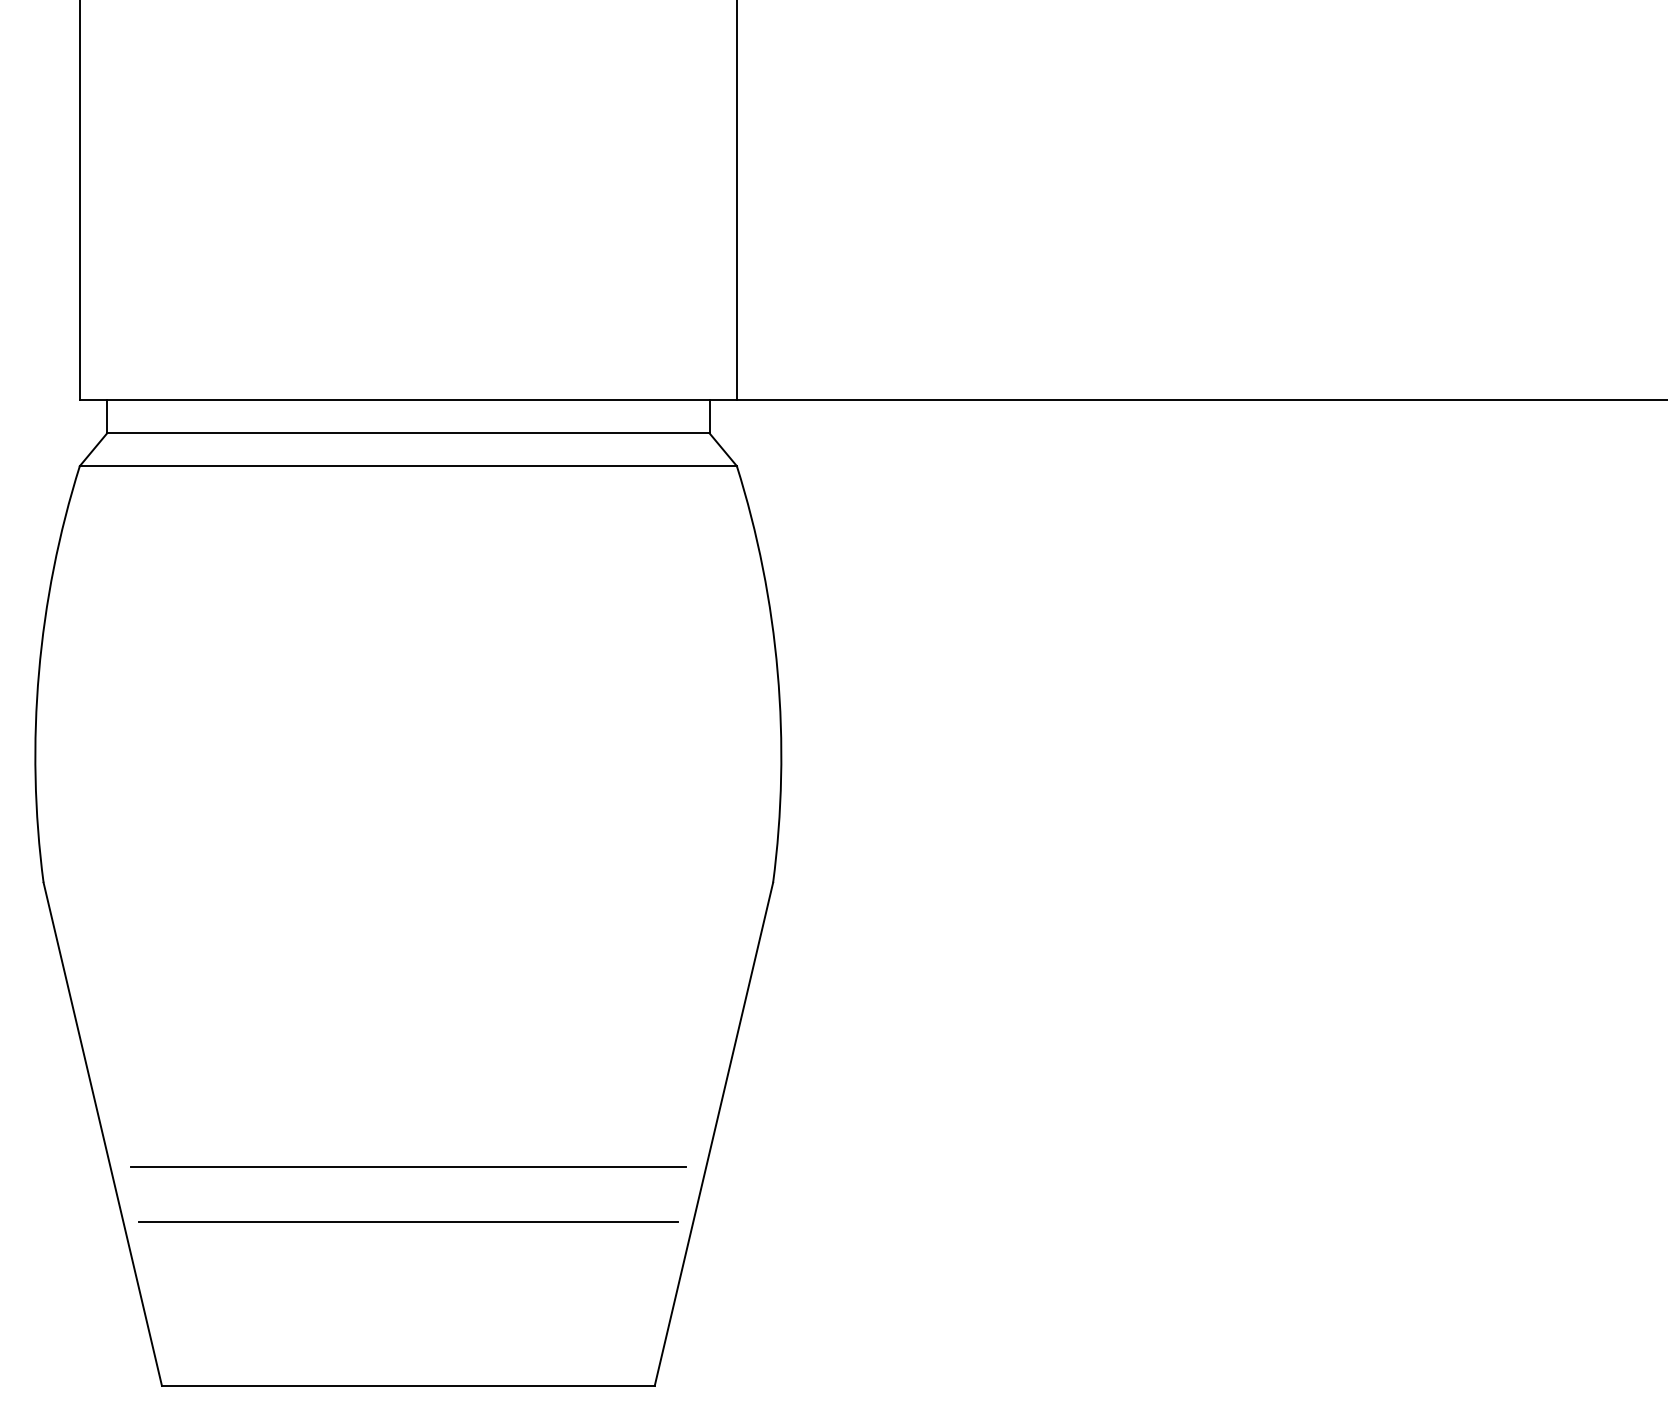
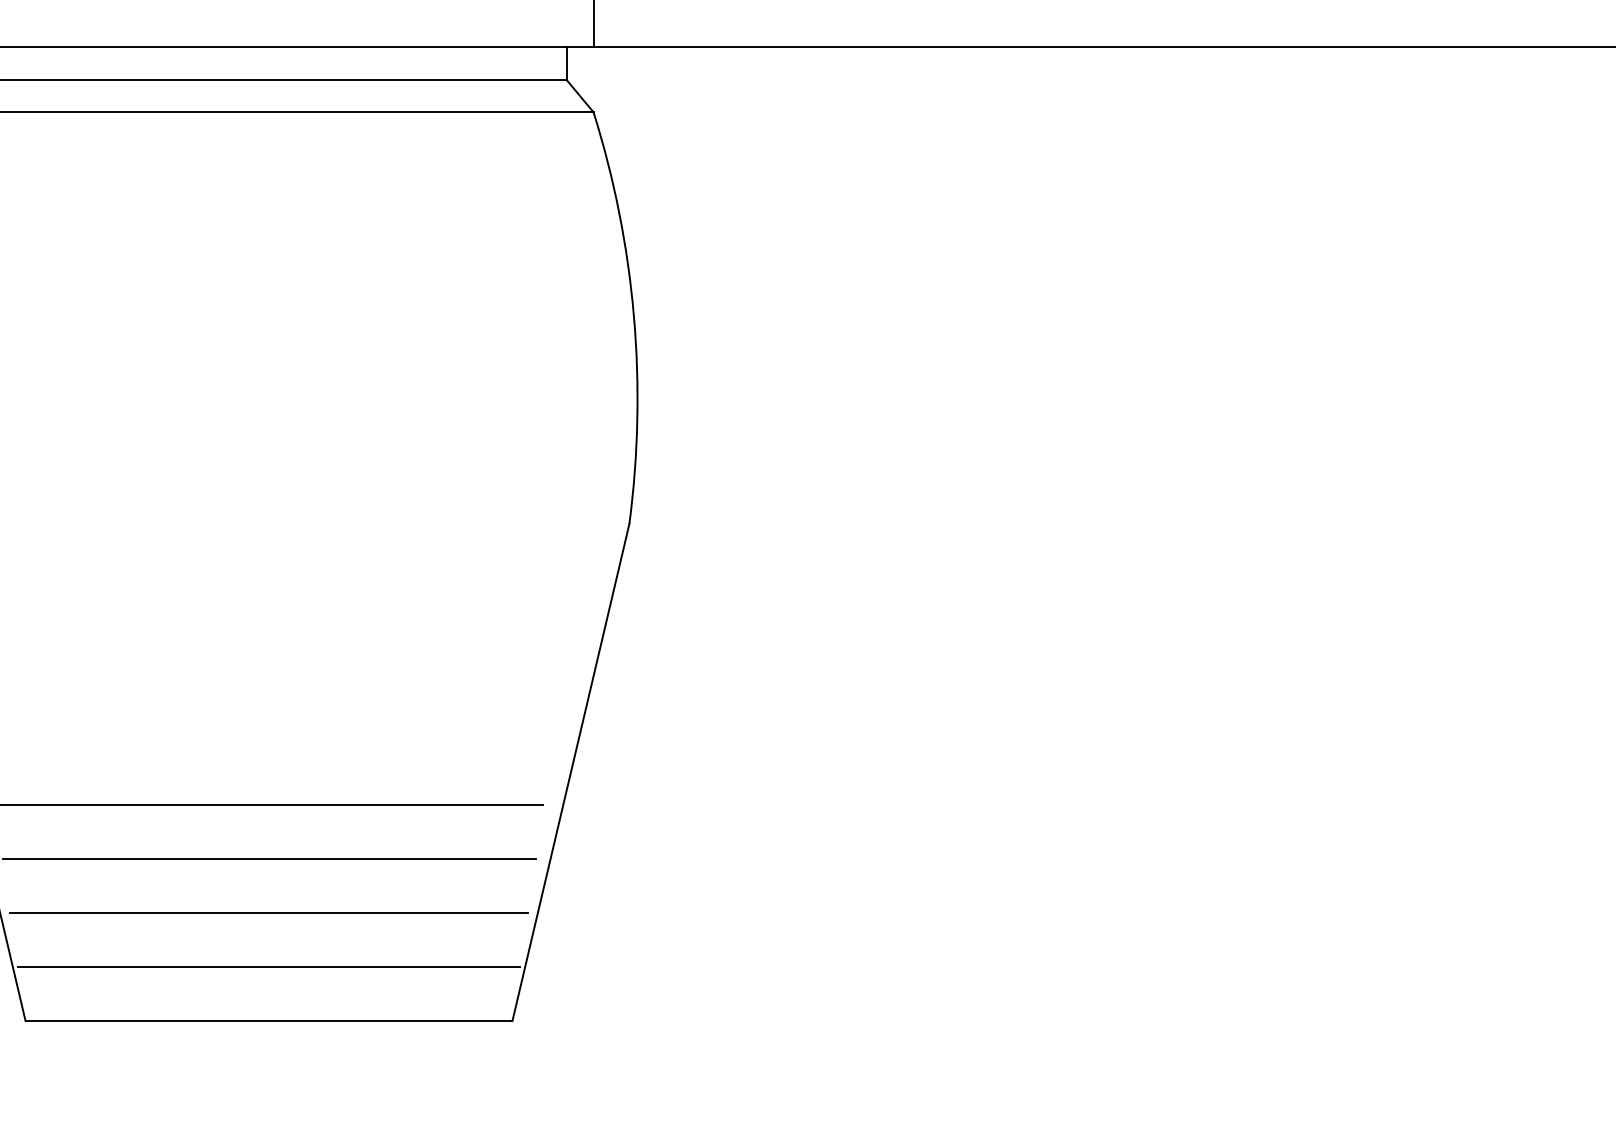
line: (408, 1276) -> (269, 912), added
line: (408, 1331) -> (269, 967), added

